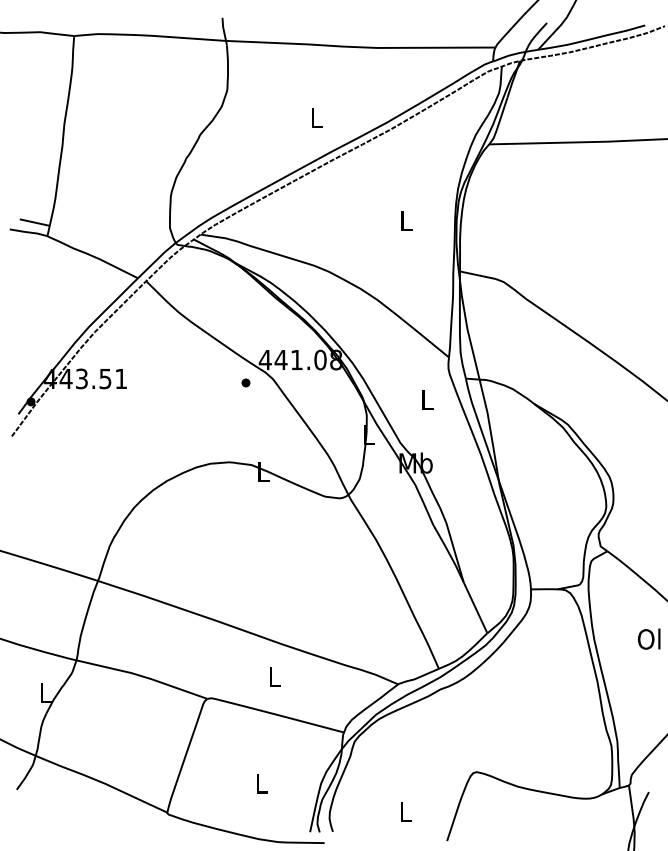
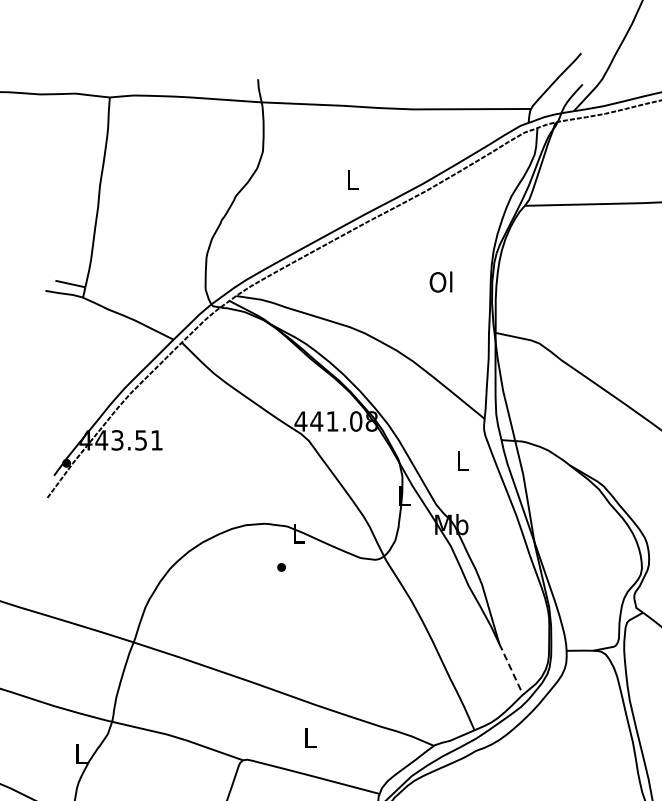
text: (405, 220) -> (441, 281), L -> Ol
part: (245, 382) -> (281, 566), moved
line: (475, 608) -> (511, 669), solid -> dashed

